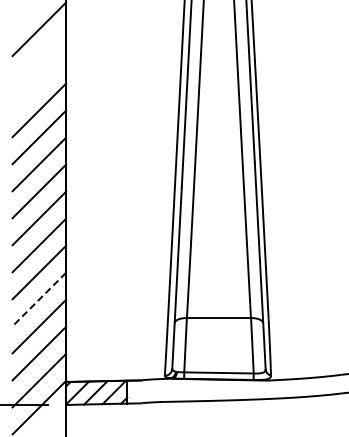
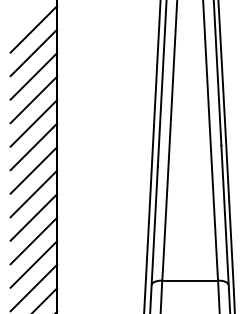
line: (39, 56) -> (34, 53), added
line: (39, 83) -> (34, 76), added
line: (39, 299) -> (34, 264), dashed -> solid

